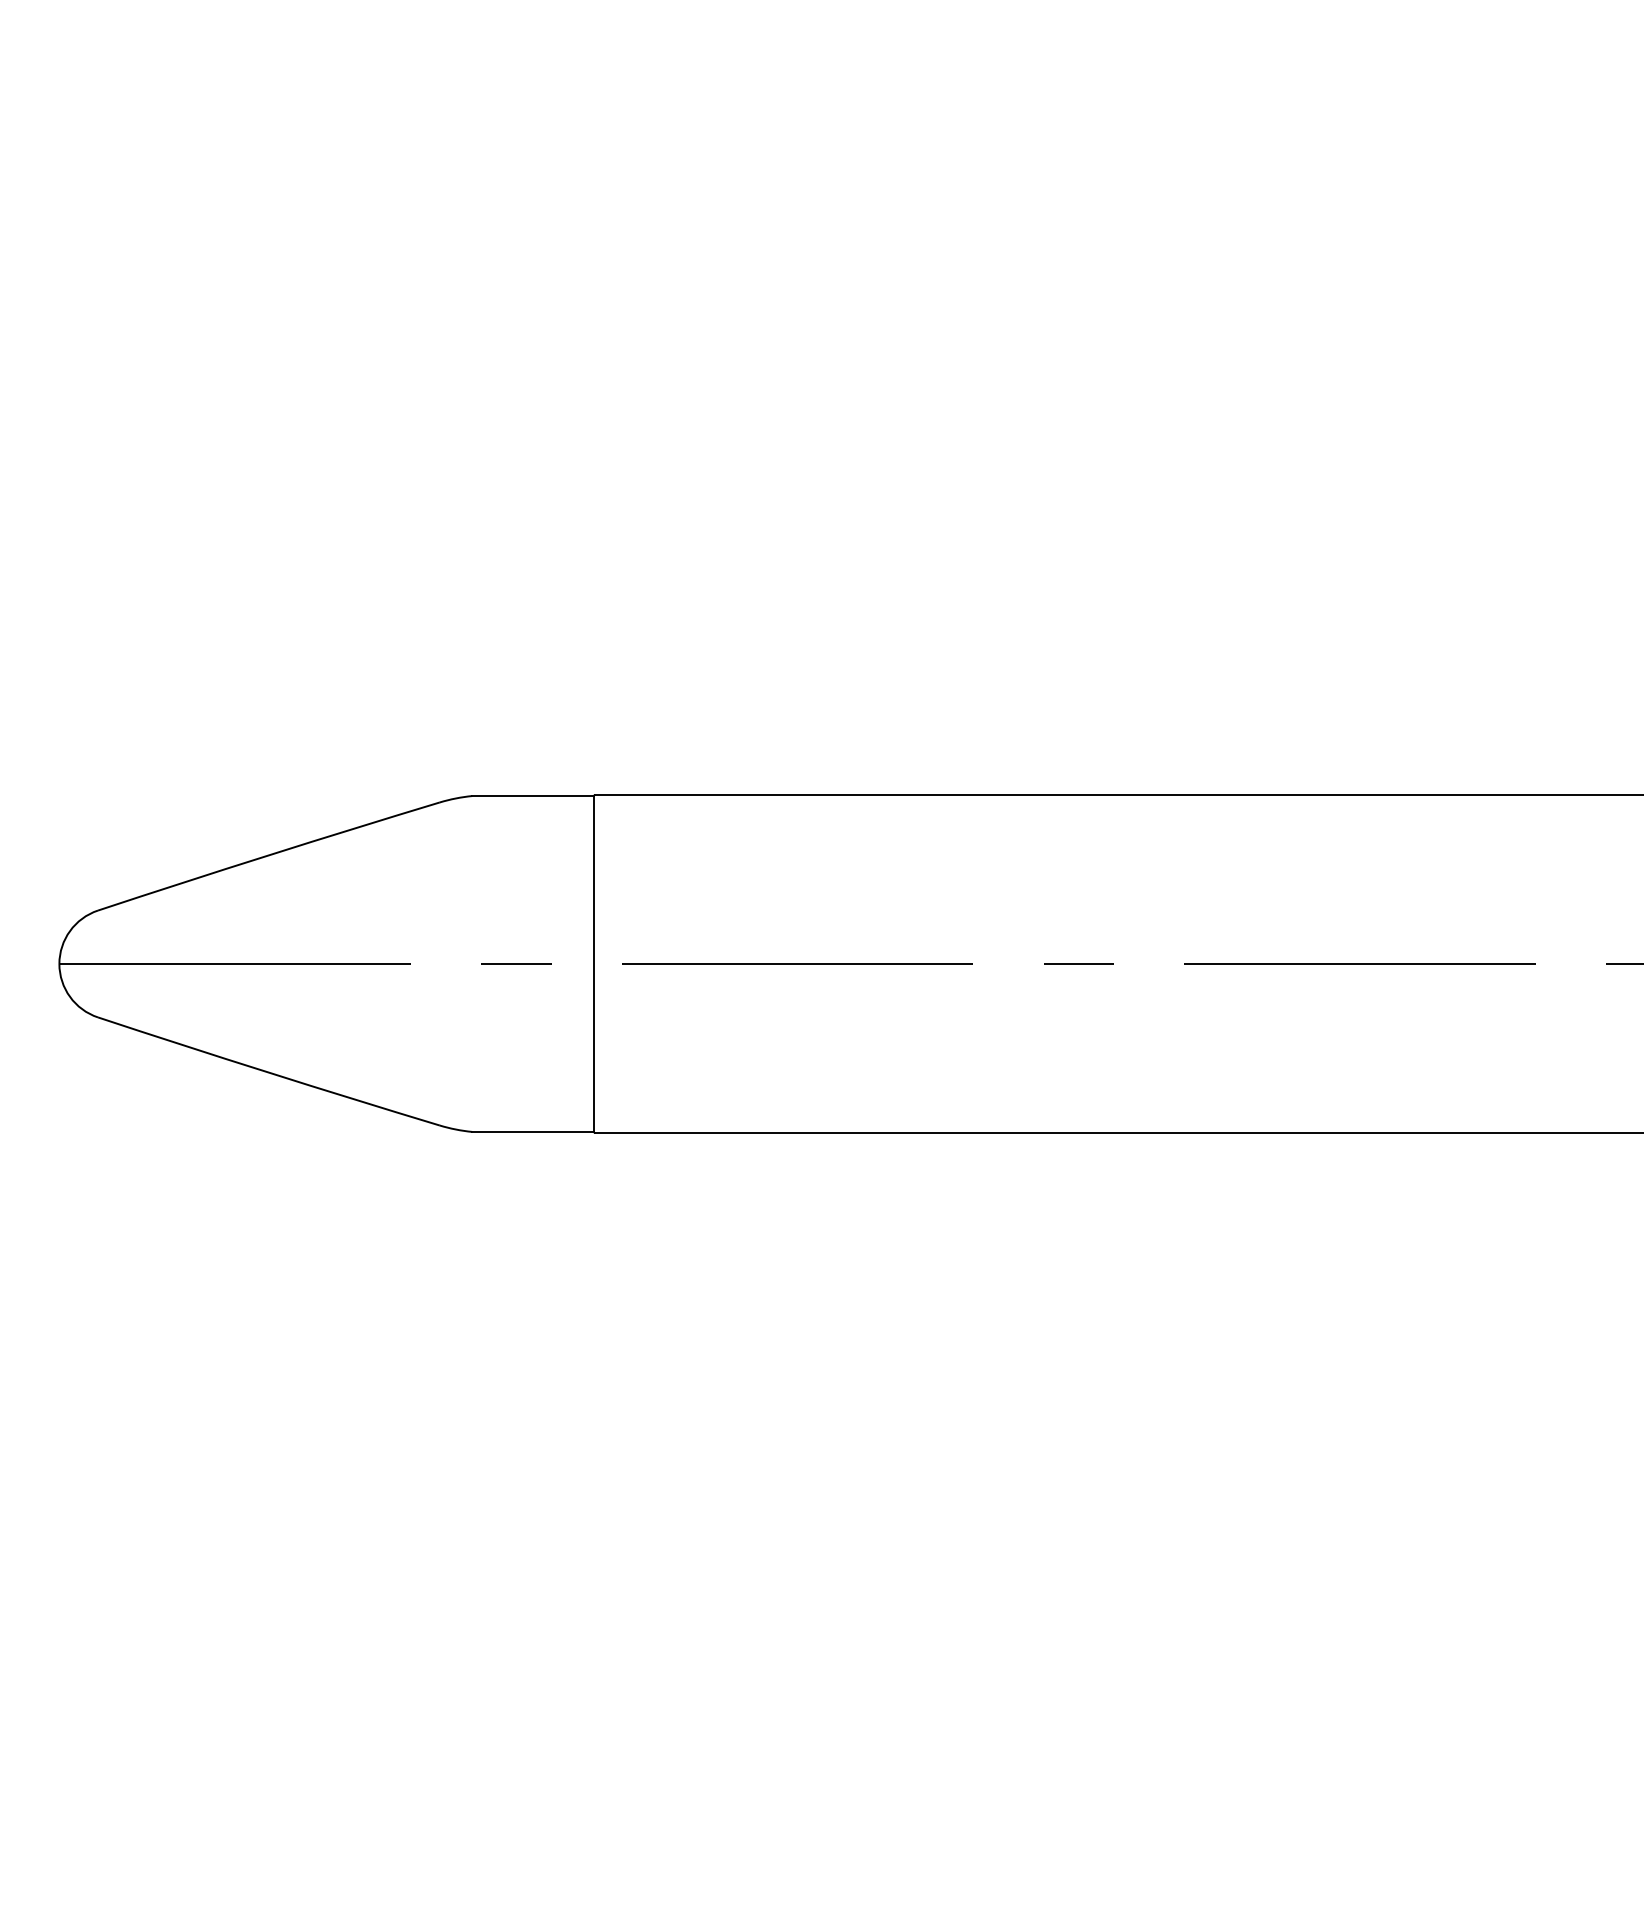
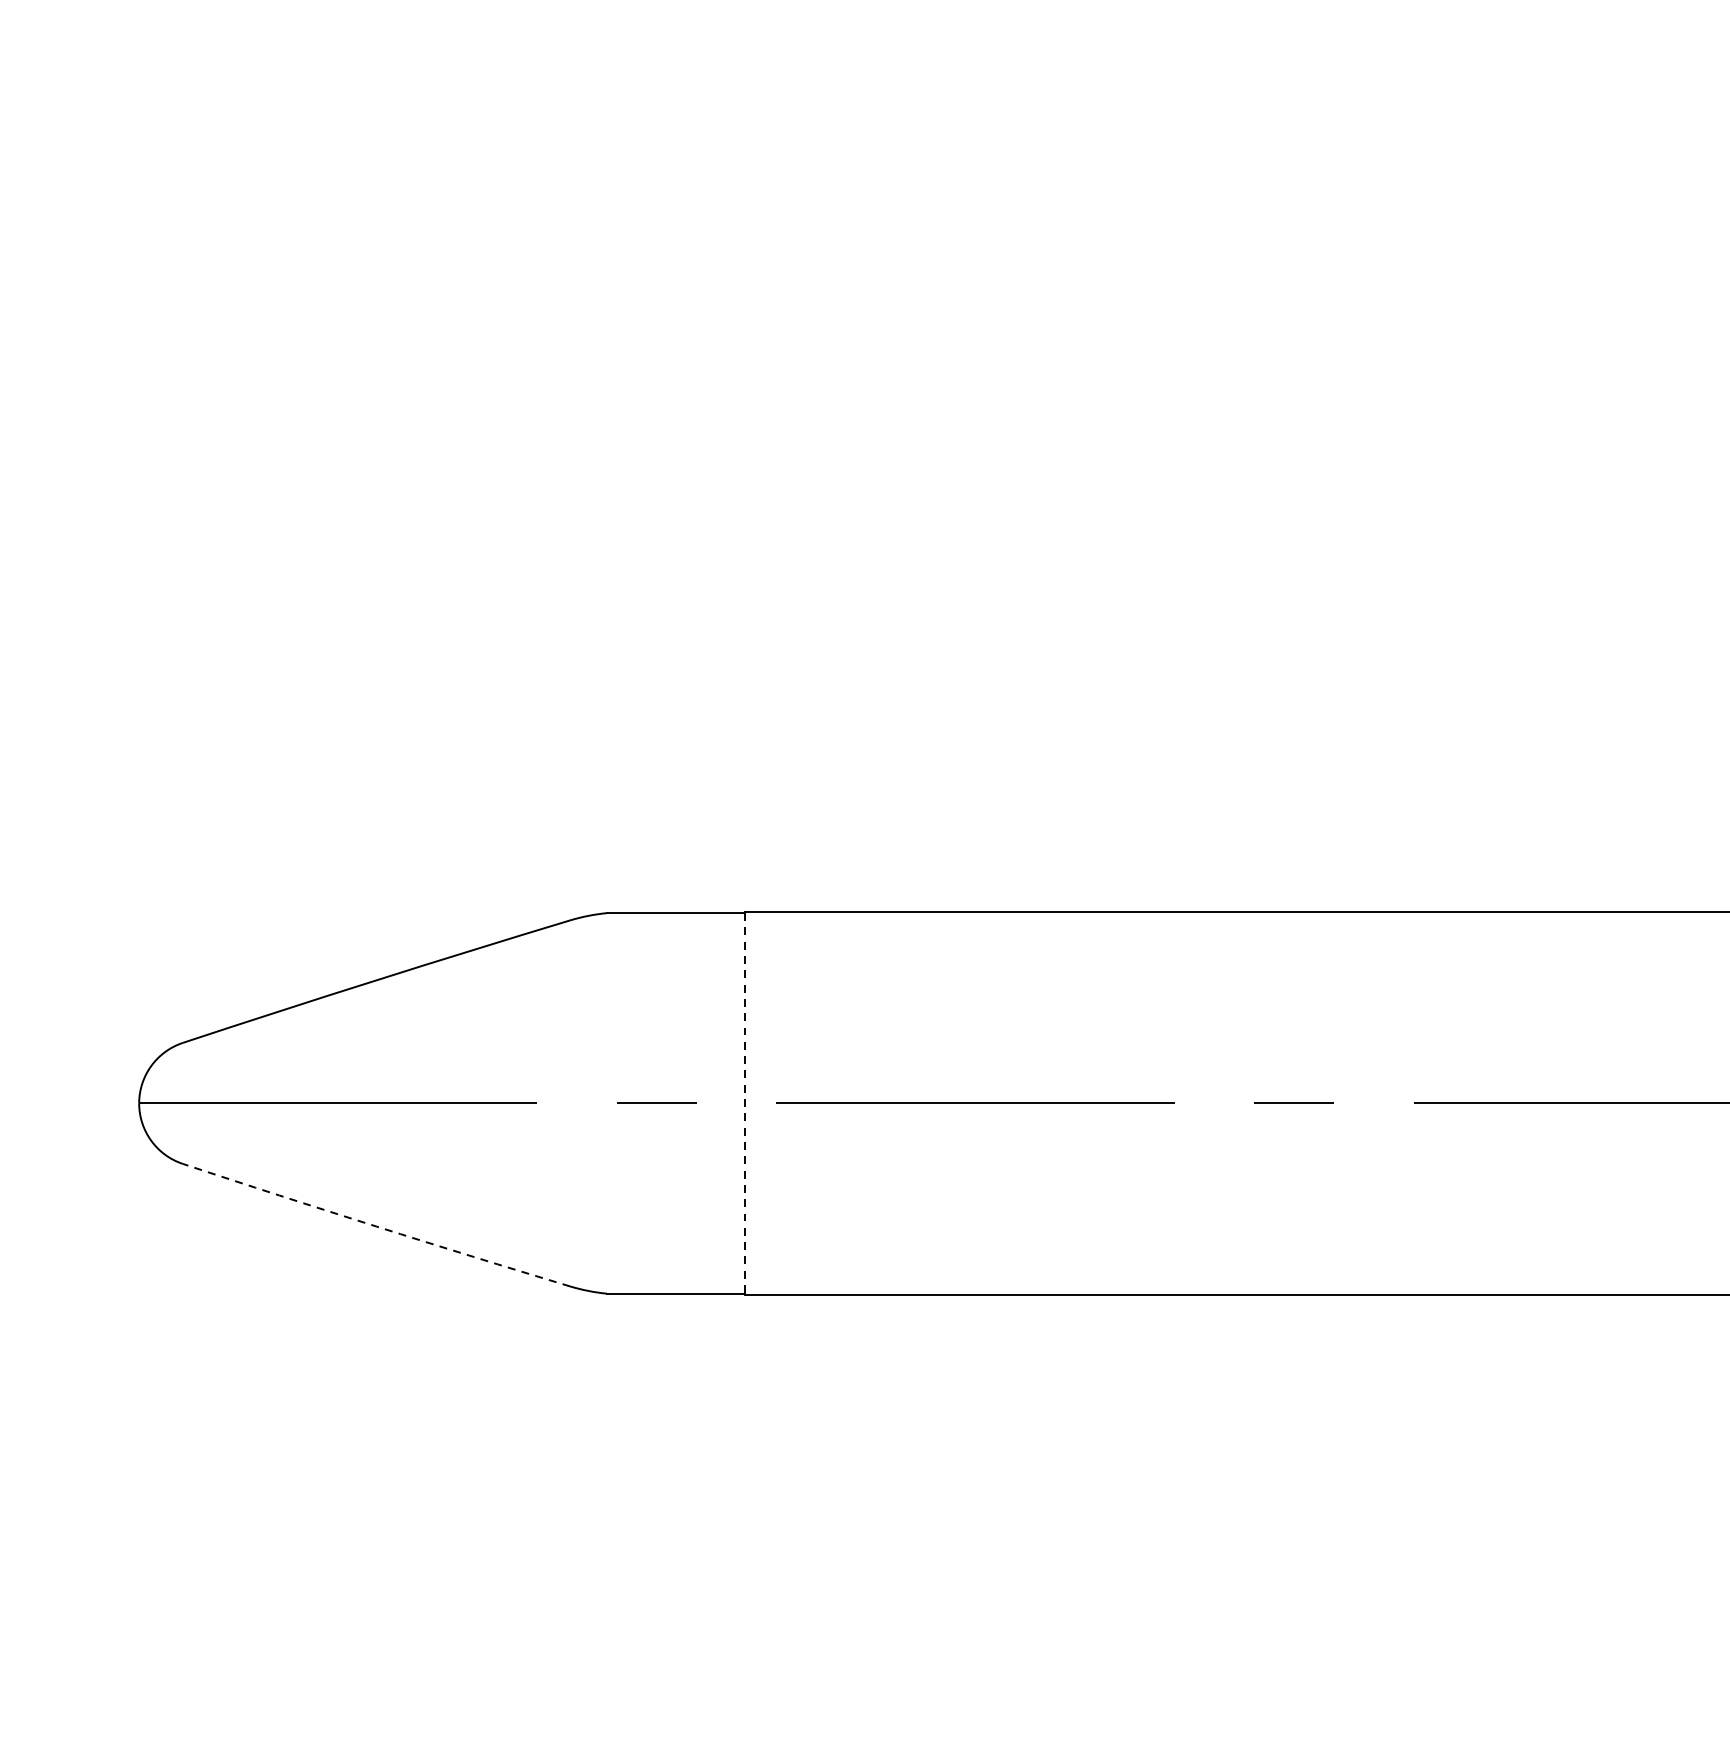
line: (593, 963) -> (744, 1102), solid -> dashed
arc: (268, 1072) -> (376, 1226), solid -> dashed

